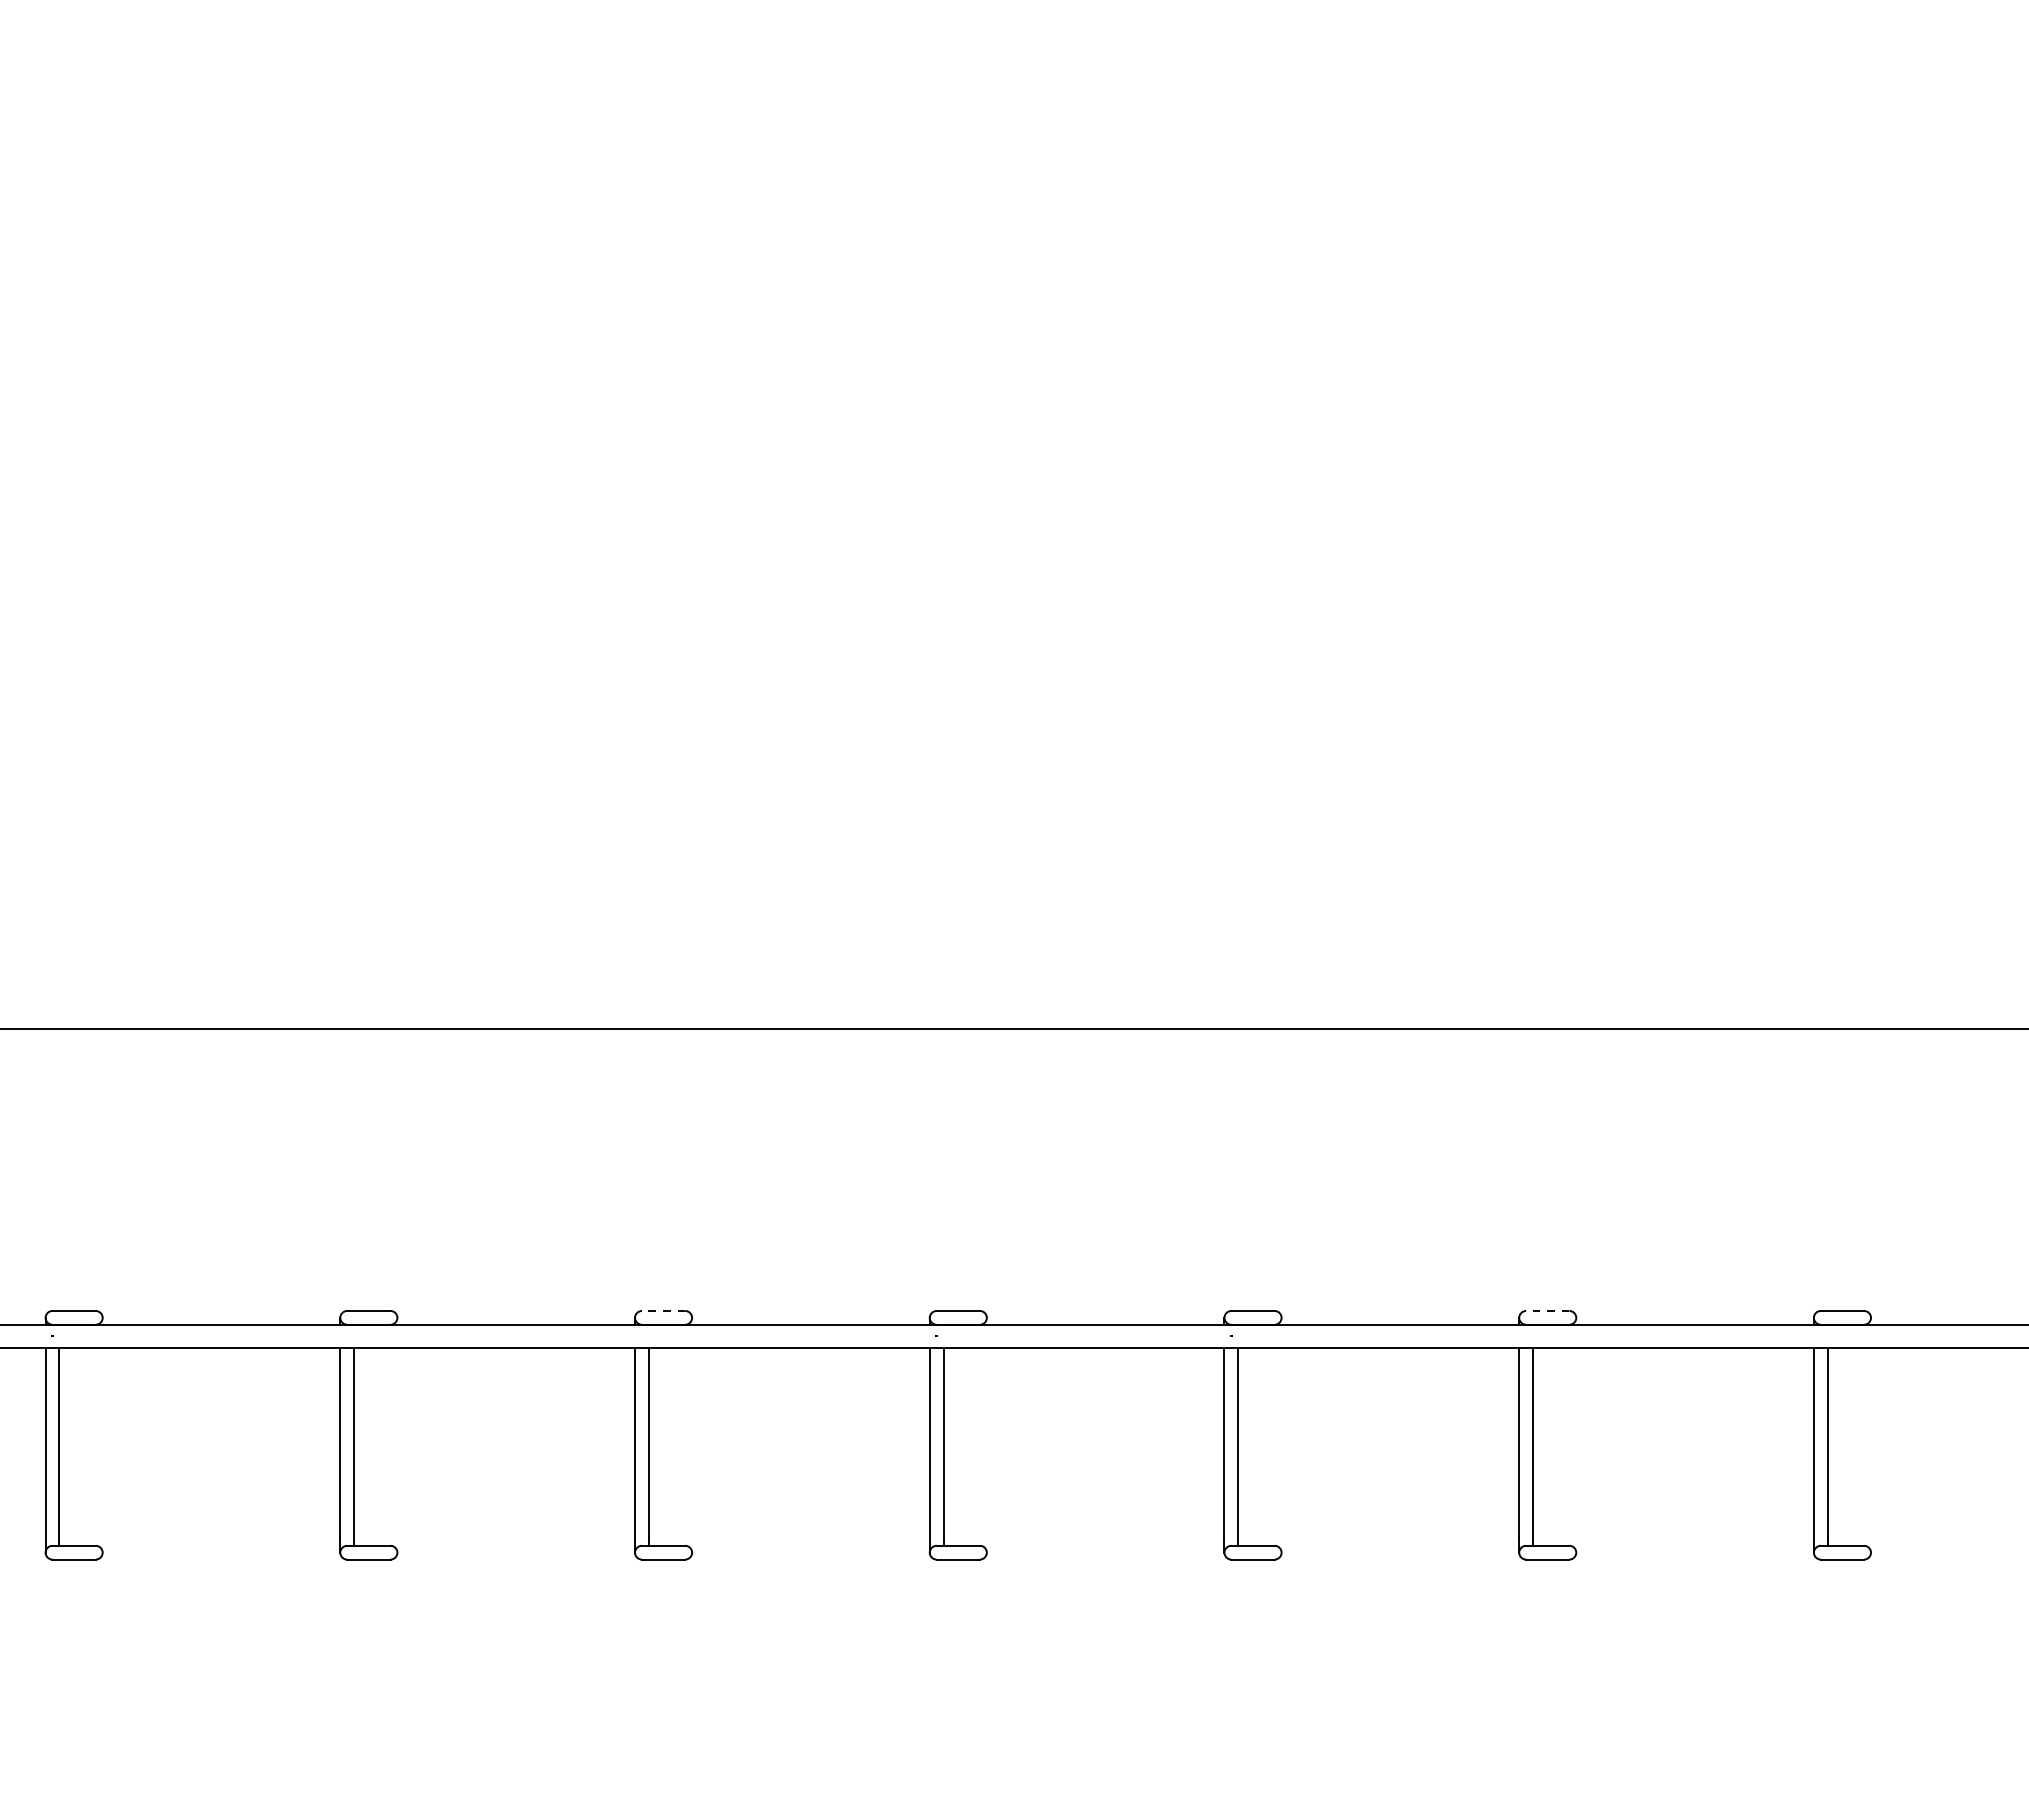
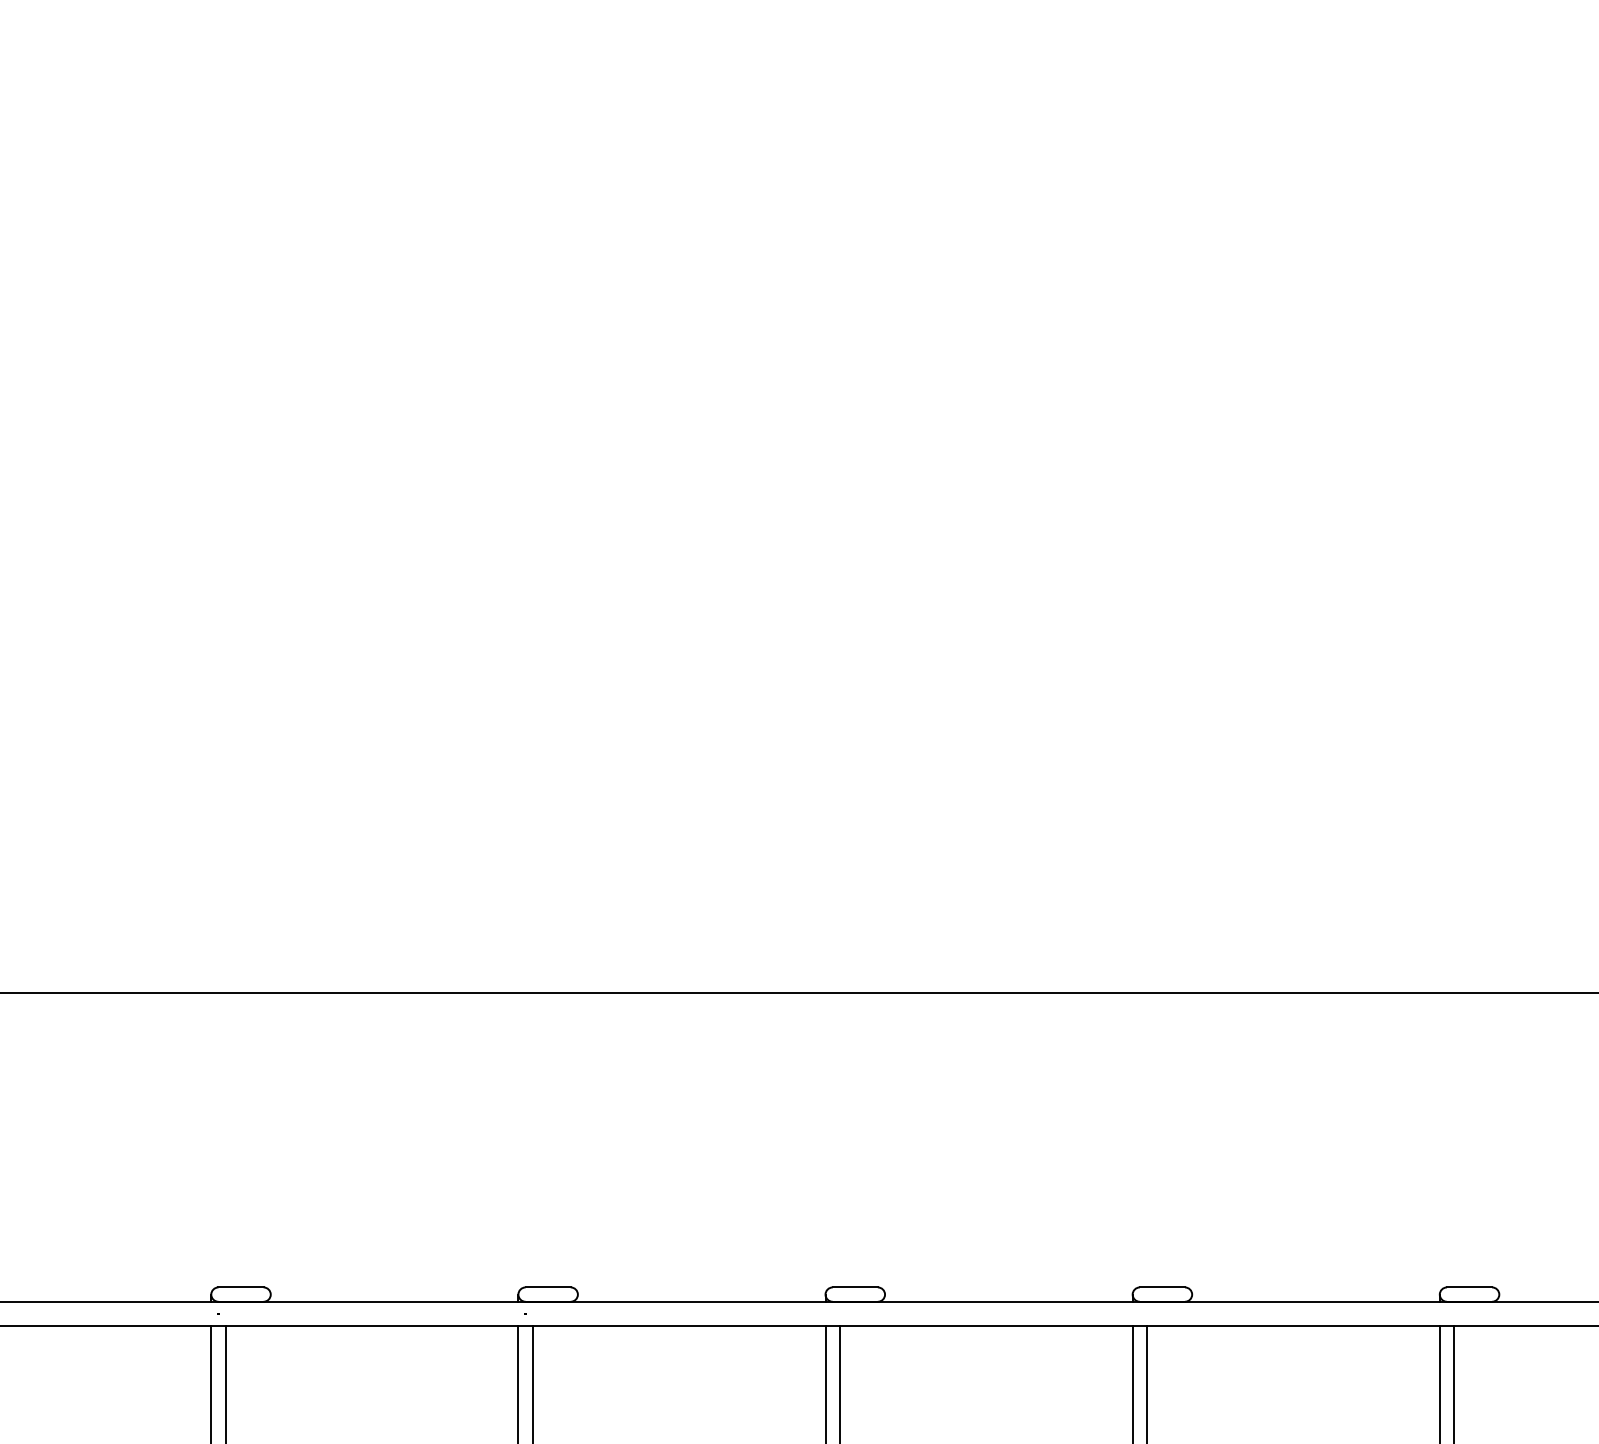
line: (663, 1310) -> (548, 1286), dashed -> solid
line: (1547, 1310) -> (1469, 1286), dashed -> solid

